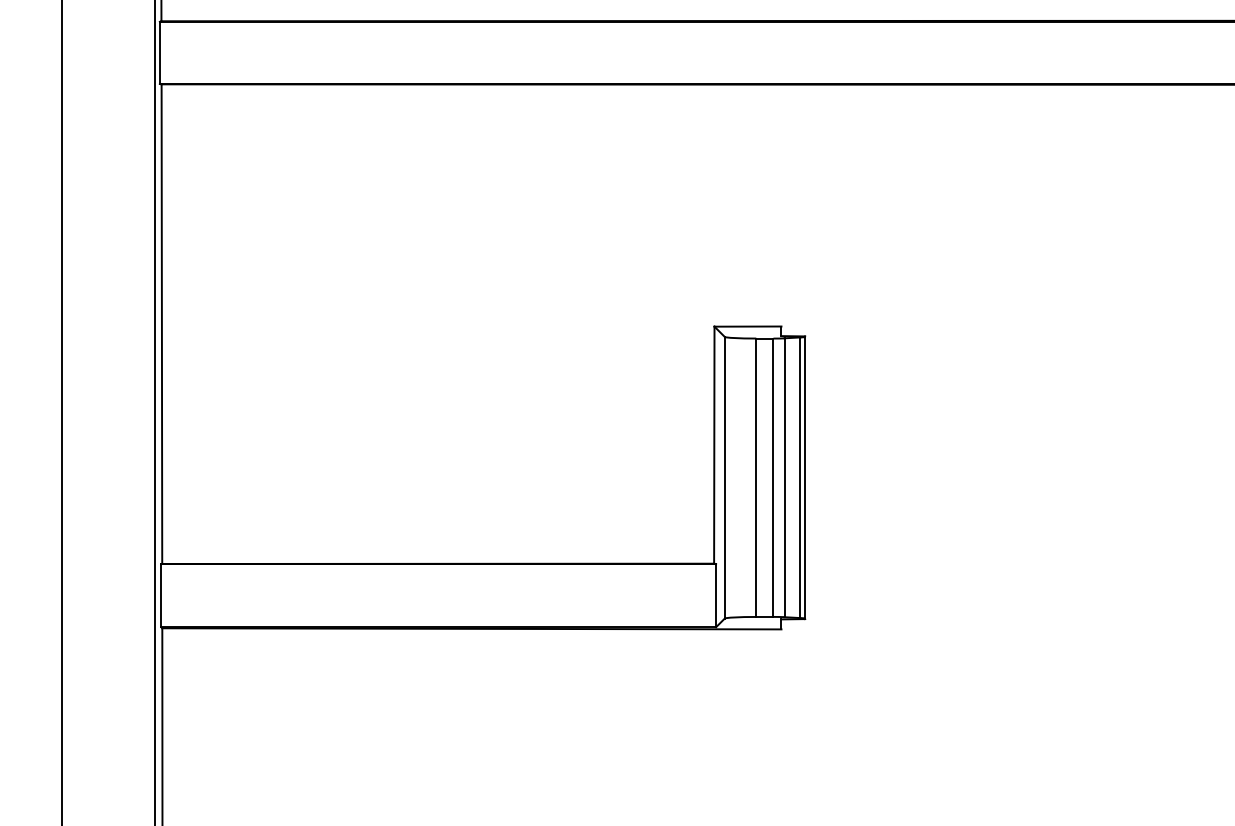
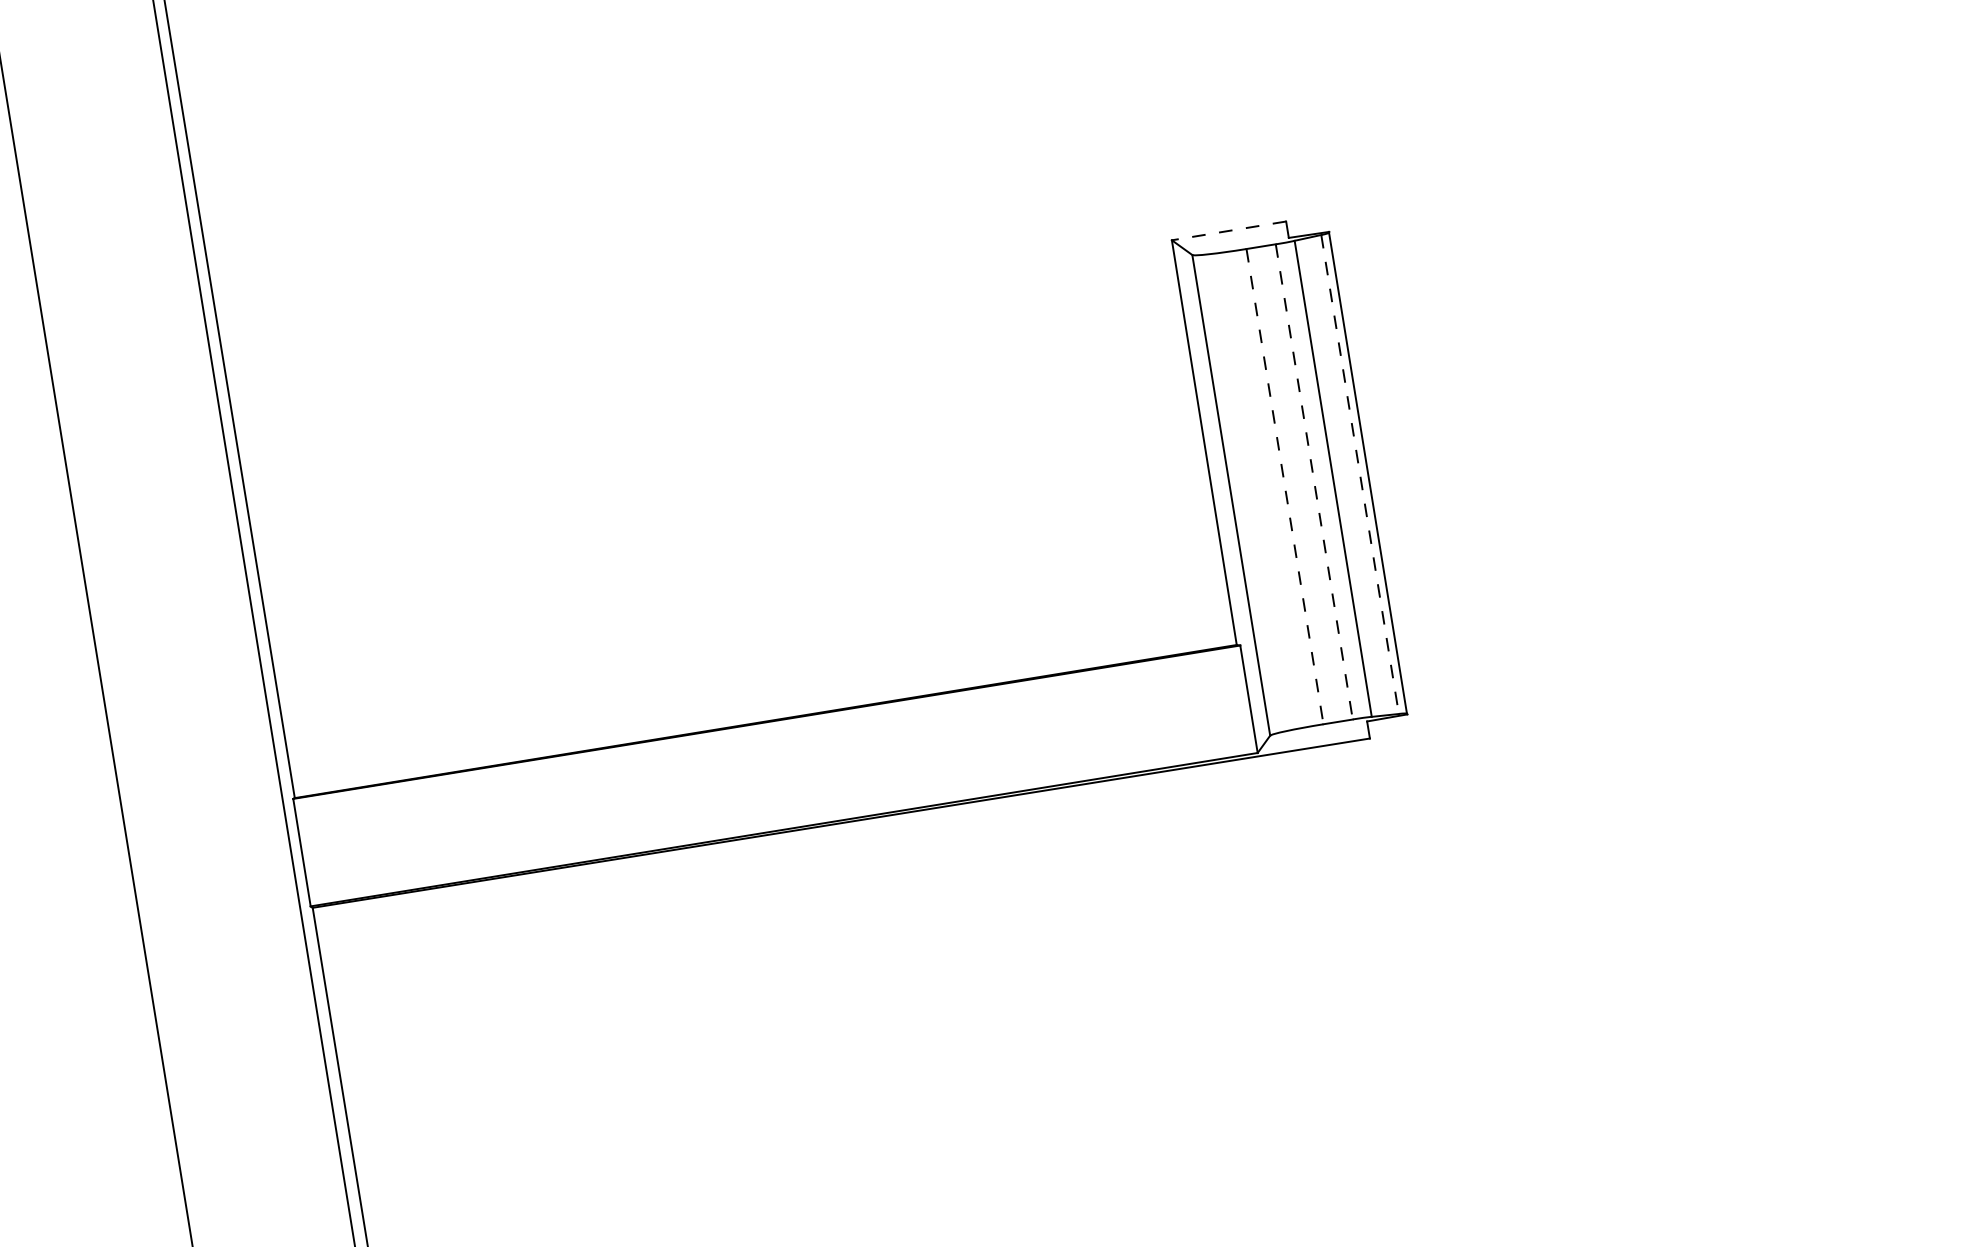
line: (747, 326) -> (1228, 230), solid -> dashed
line: (756, 478) -> (1285, 487), solid -> dashed
line: (773, 478) -> (1314, 483), solid -> dashed
line: (800, 478) -> (1360, 475), solid -> dashed

